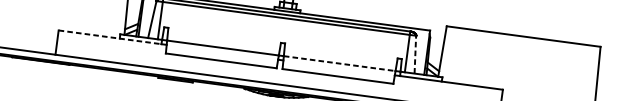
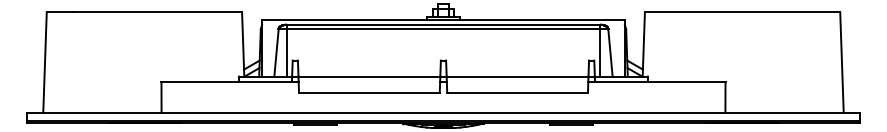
line: (110, 37) -> (227, 82), dashed -> solid
line: (415, 54) -> (610, 52), dashed -> solid
line: (339, 63) -> (517, 76), dashed -> solid

